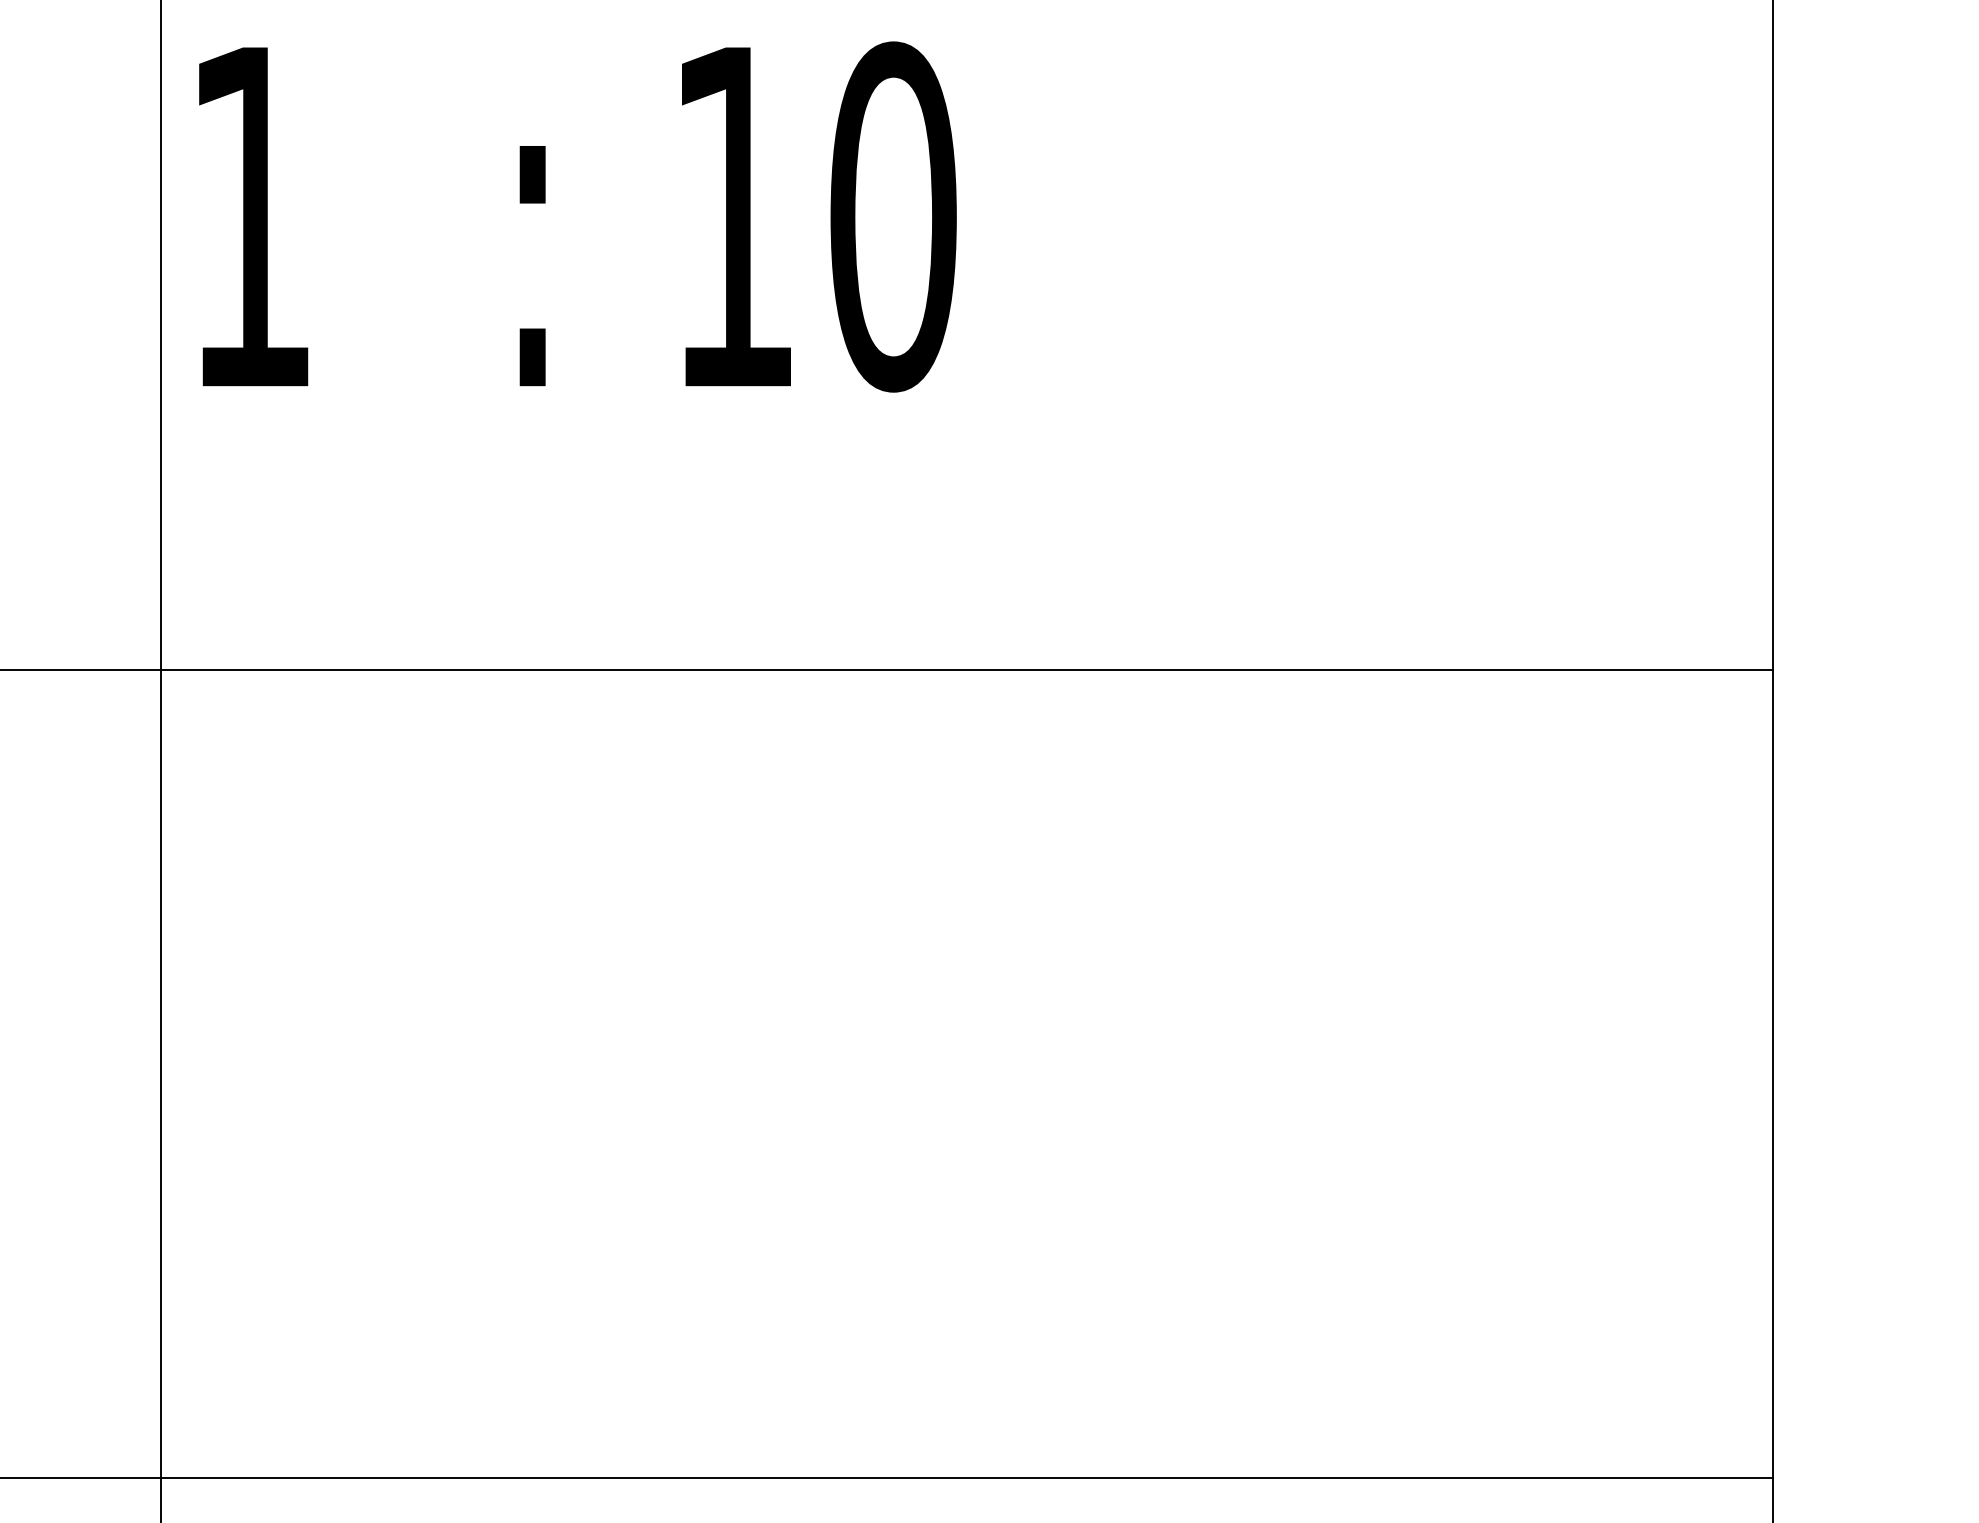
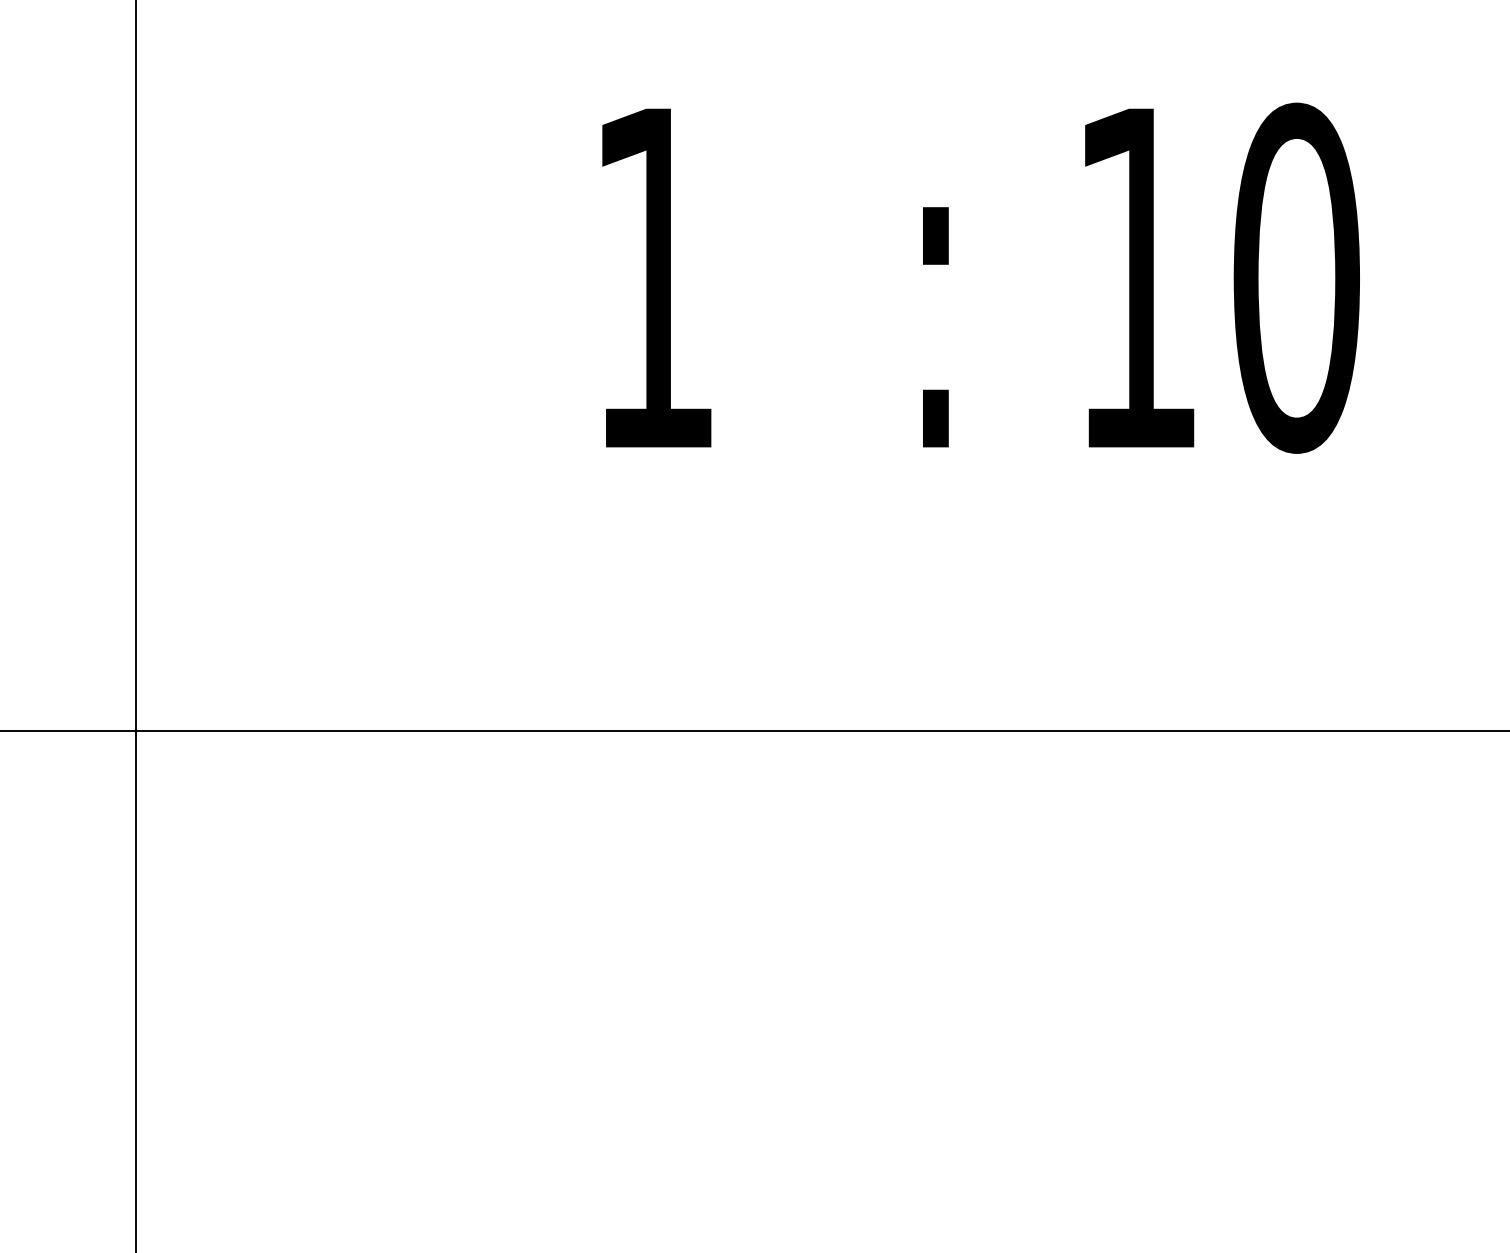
text: (577, 216) -> (980, 277), moved

